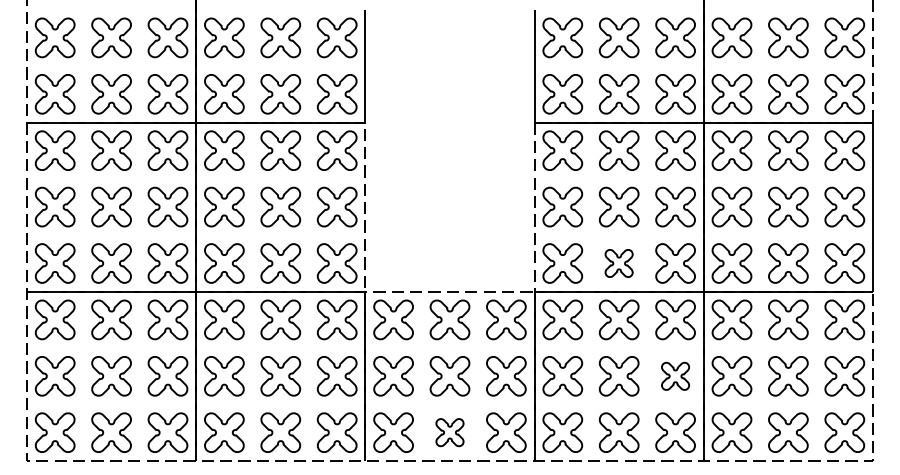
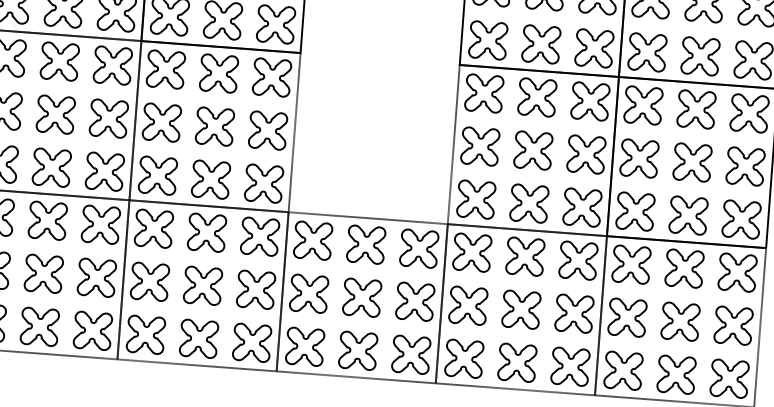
part: (618, 263) -> (528, 203), size x1.43
part: (675, 376) -> (574, 313), size x1.43
part: (449, 432) -> (357, 350), size x1.43

